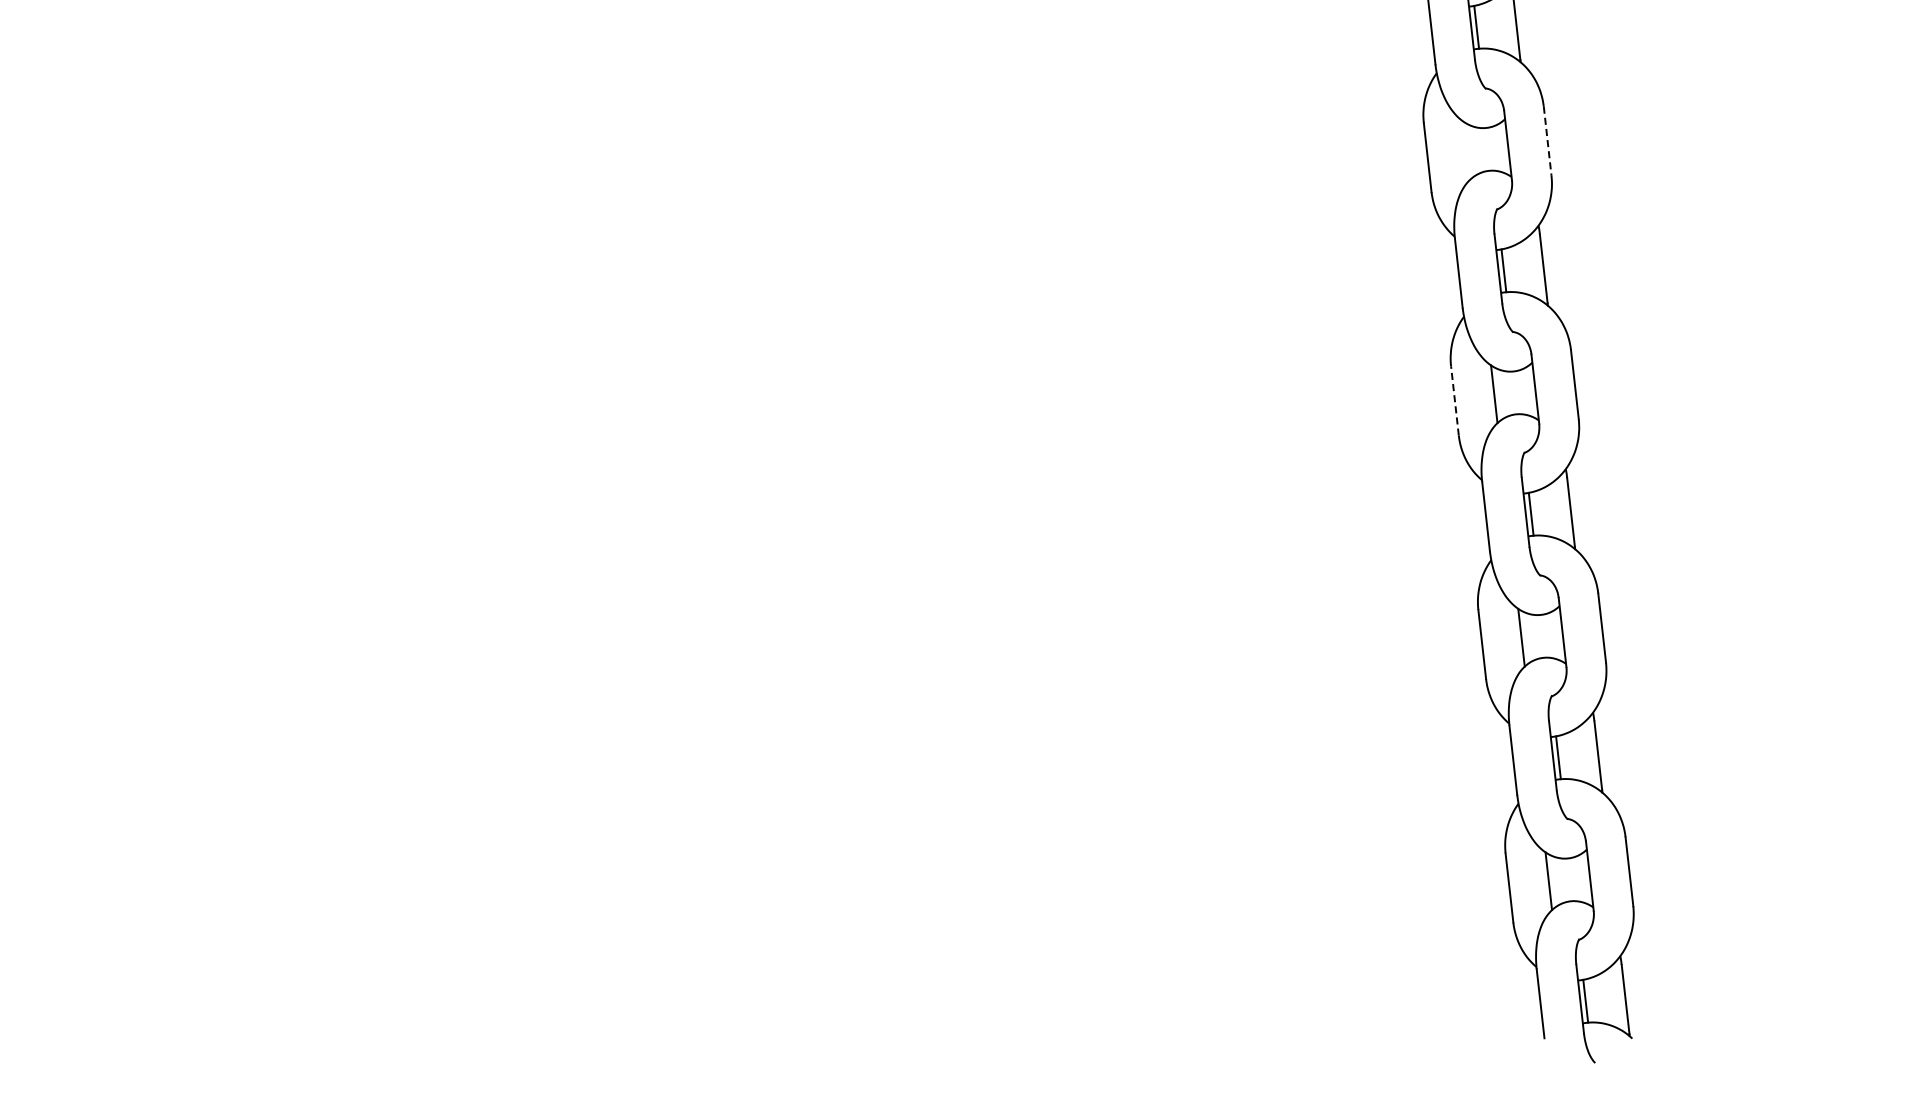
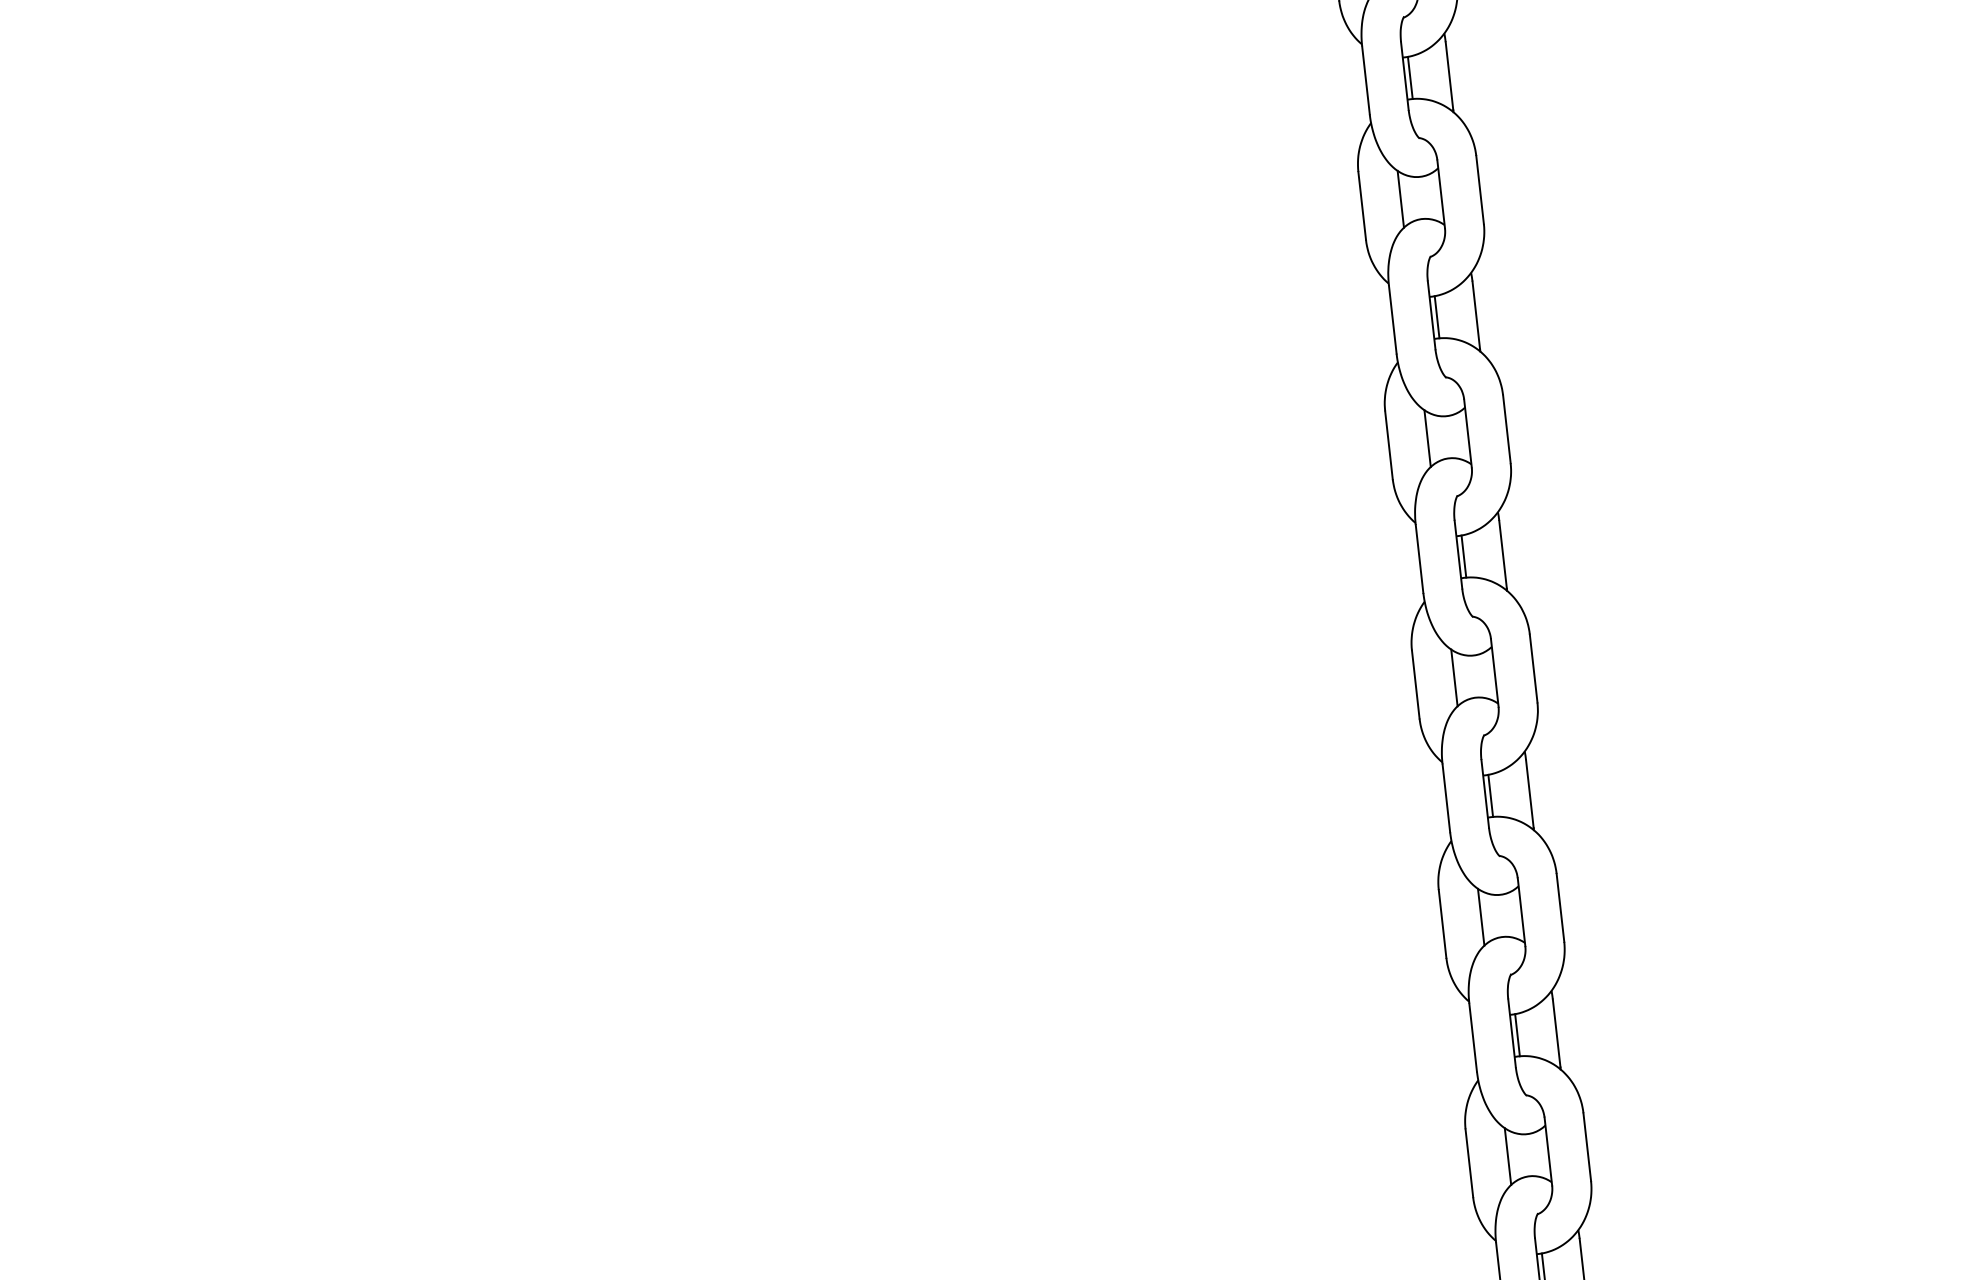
line: (1547, 141) -> (1506, 429), dashed -> solid
line: (1466, 150) -> (1427, 438), added
line: (1454, 400) -> (1415, 684), dashed -> solid

